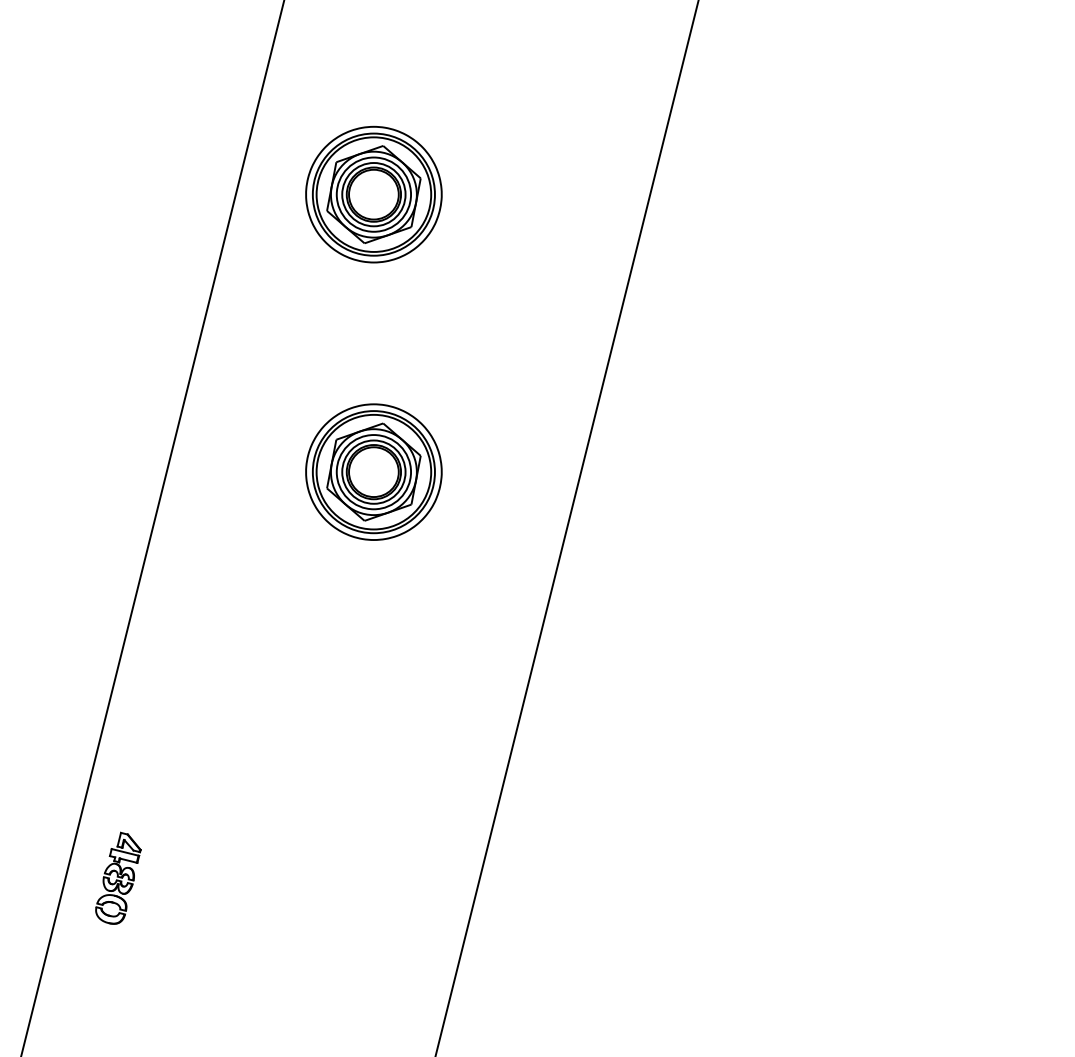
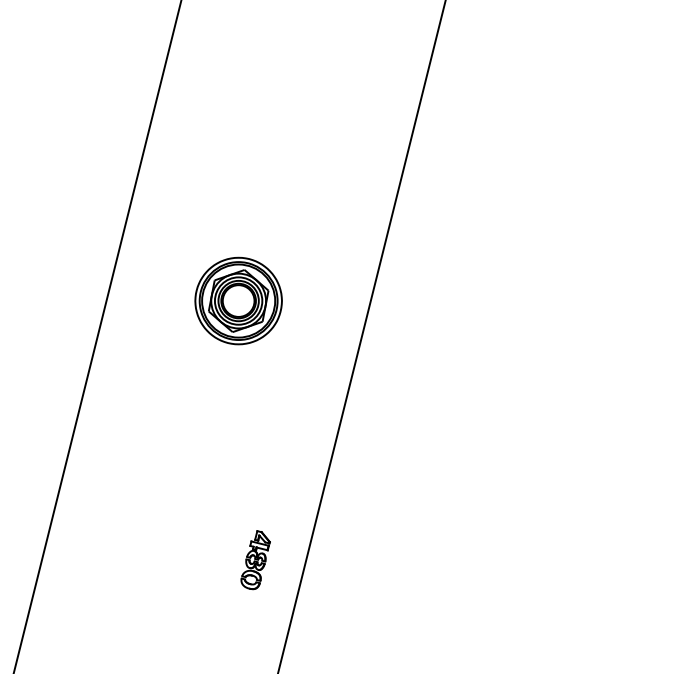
part: (373, 193) -> (238, 123), removed
part: (118, 878) -> (255, 560), moved

